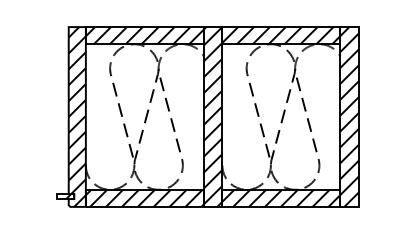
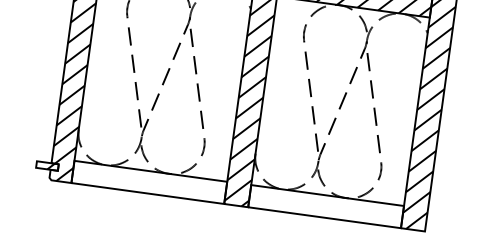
hatch: (144, 197) -> (149, 181), removed
hatch: (281, 197) -> (326, 205), removed

